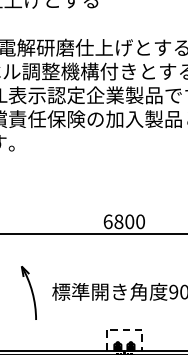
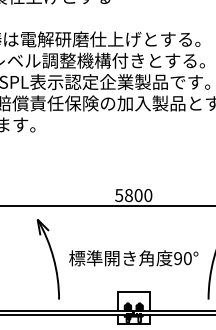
text: (108, 221) -> (119, 195), 6800 -> 5800
part: (28, 293) -> (47, 259), size x1.67
line: (125, 329) -> (134, 292), dashed -> solid

